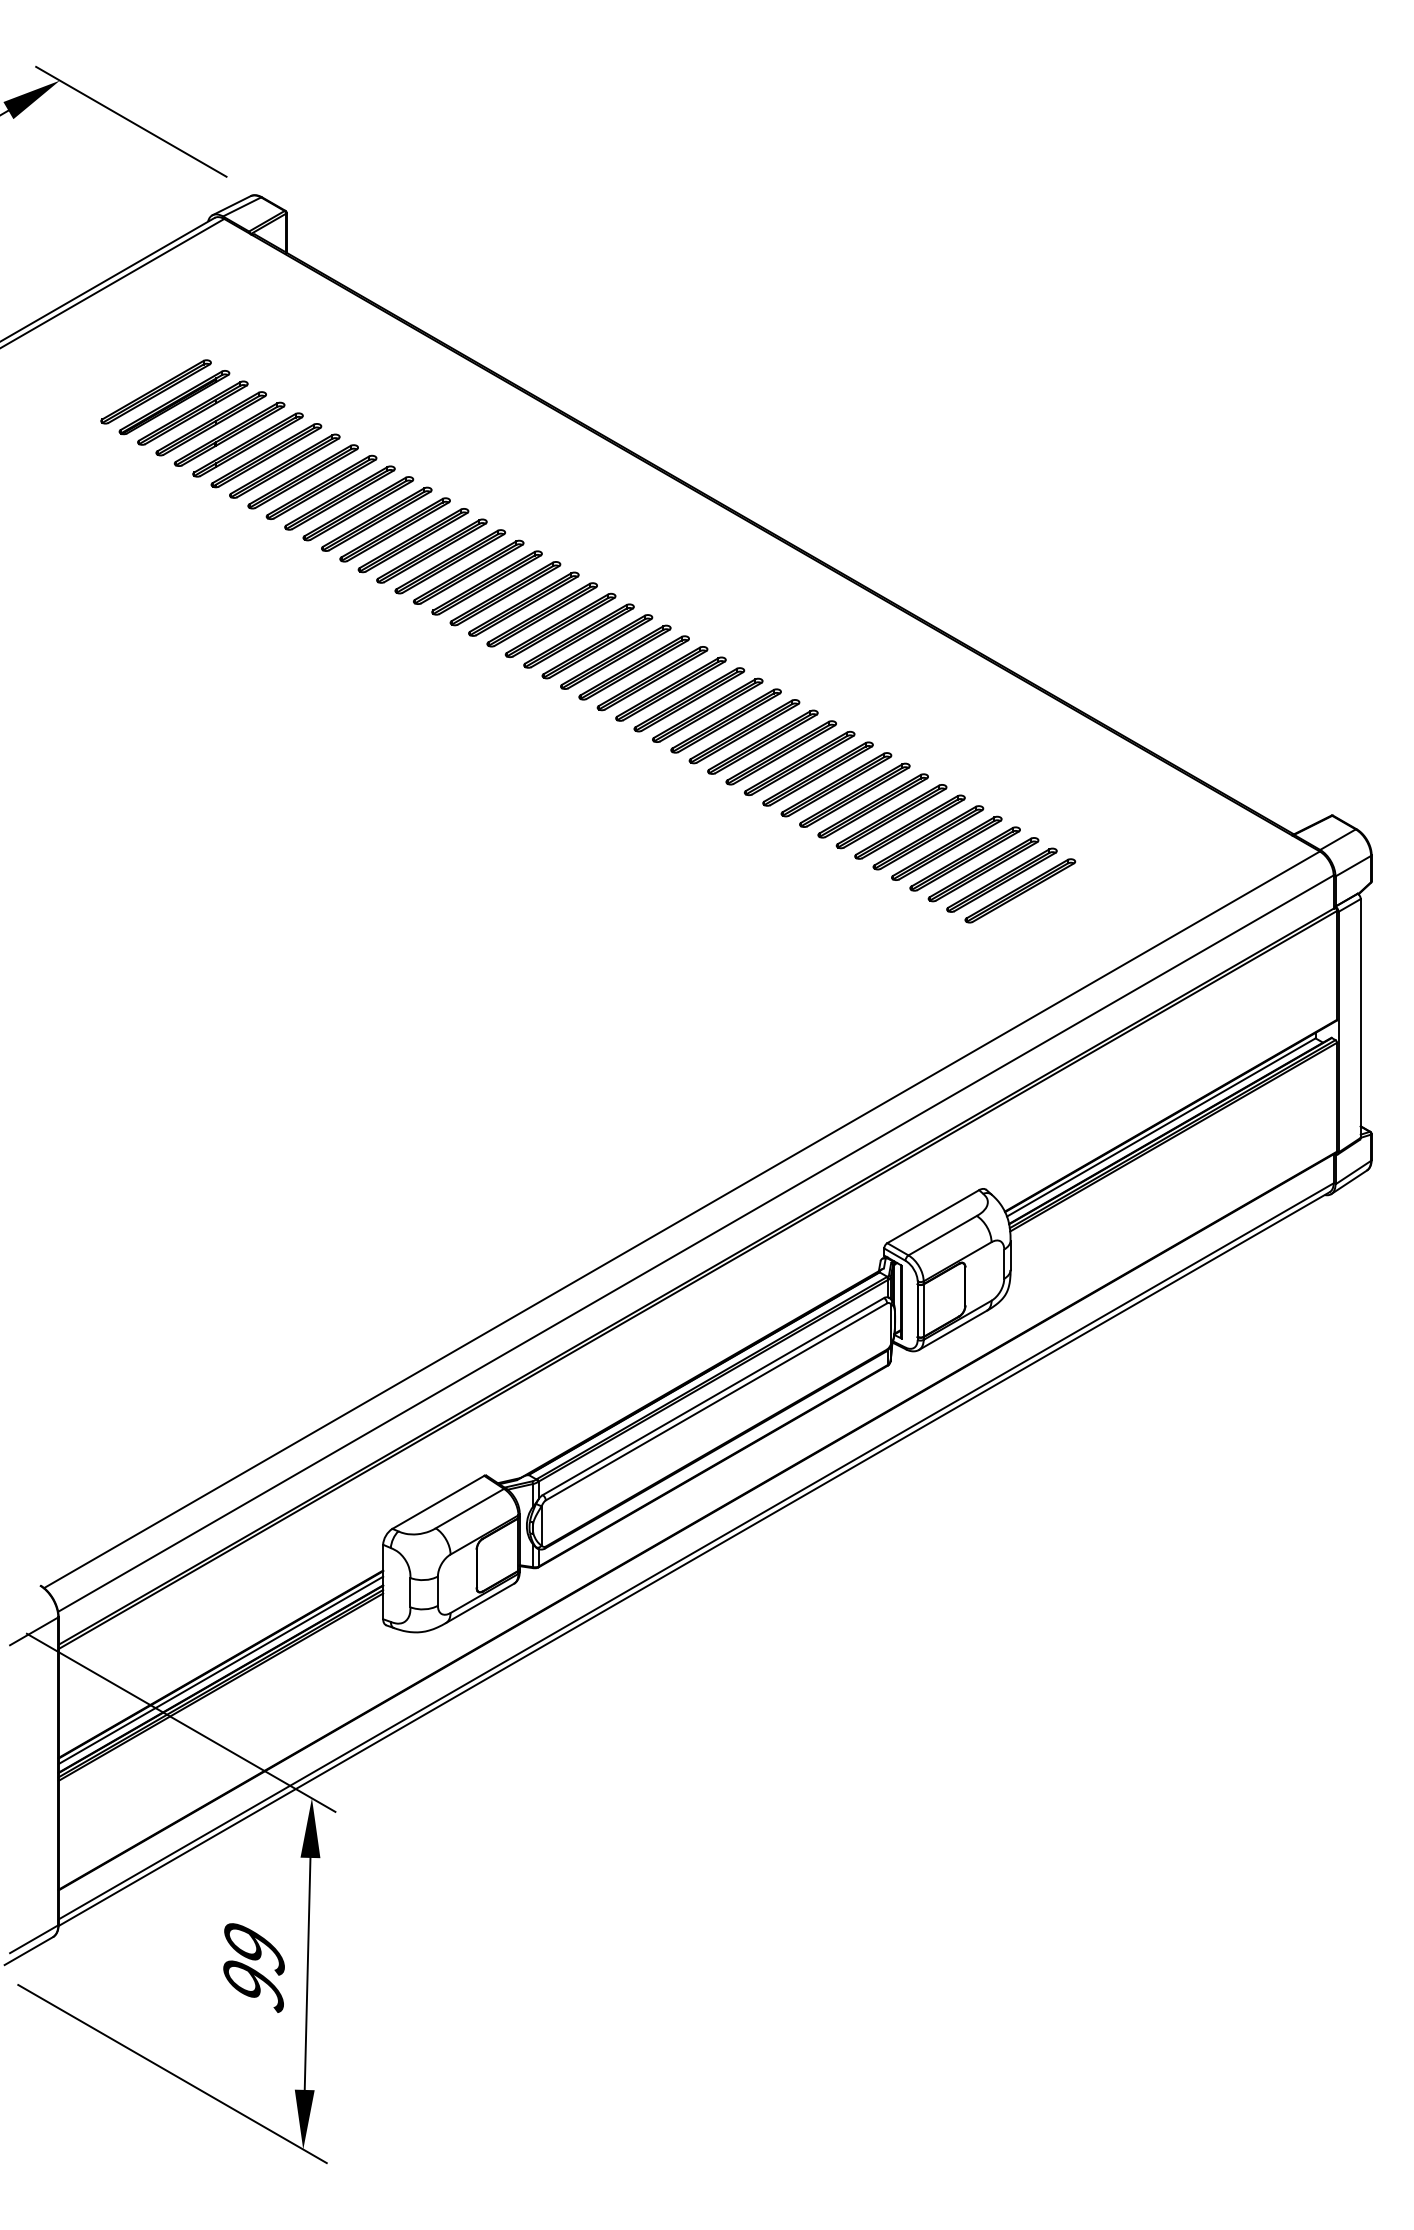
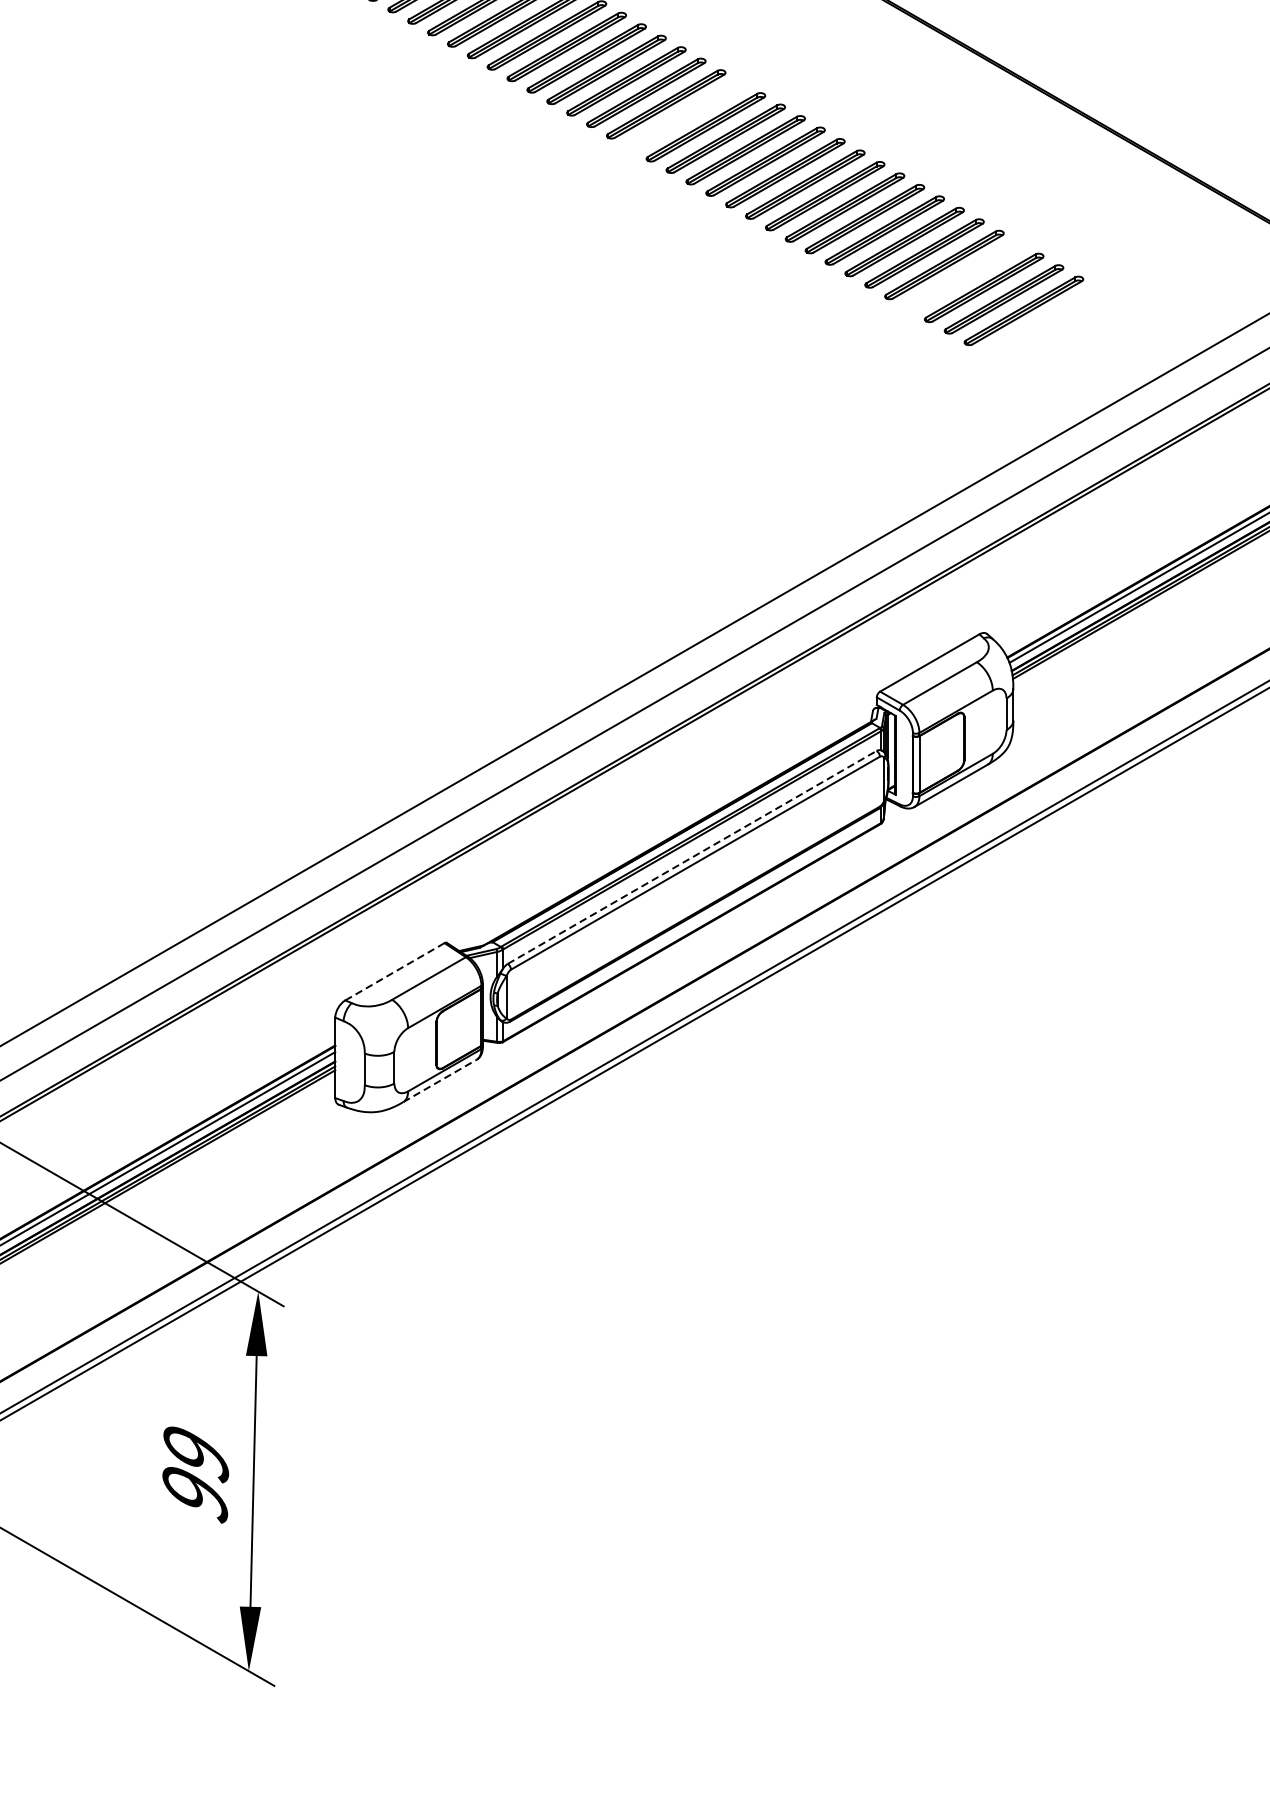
part: (707, 709) -> (685, 114), removed
part: (964, 858) -> (963, 275), removed
line: (713, 1396) -> (692, 857), solid -> dashed
line: (438, 1502) -> (395, 971), solid -> dashed
line: (480, 1603) -> (440, 1081), solid -> dashed

